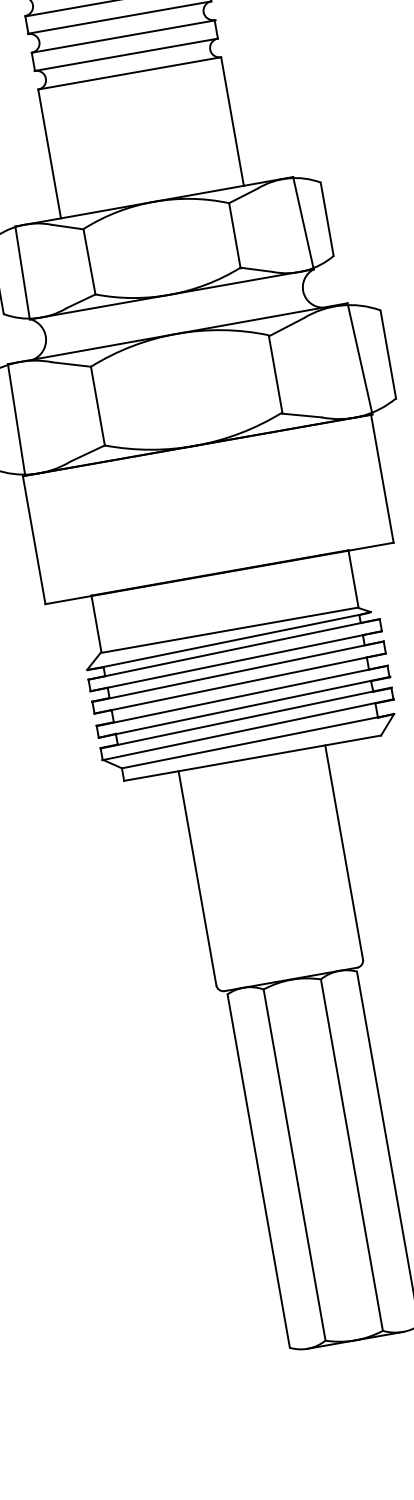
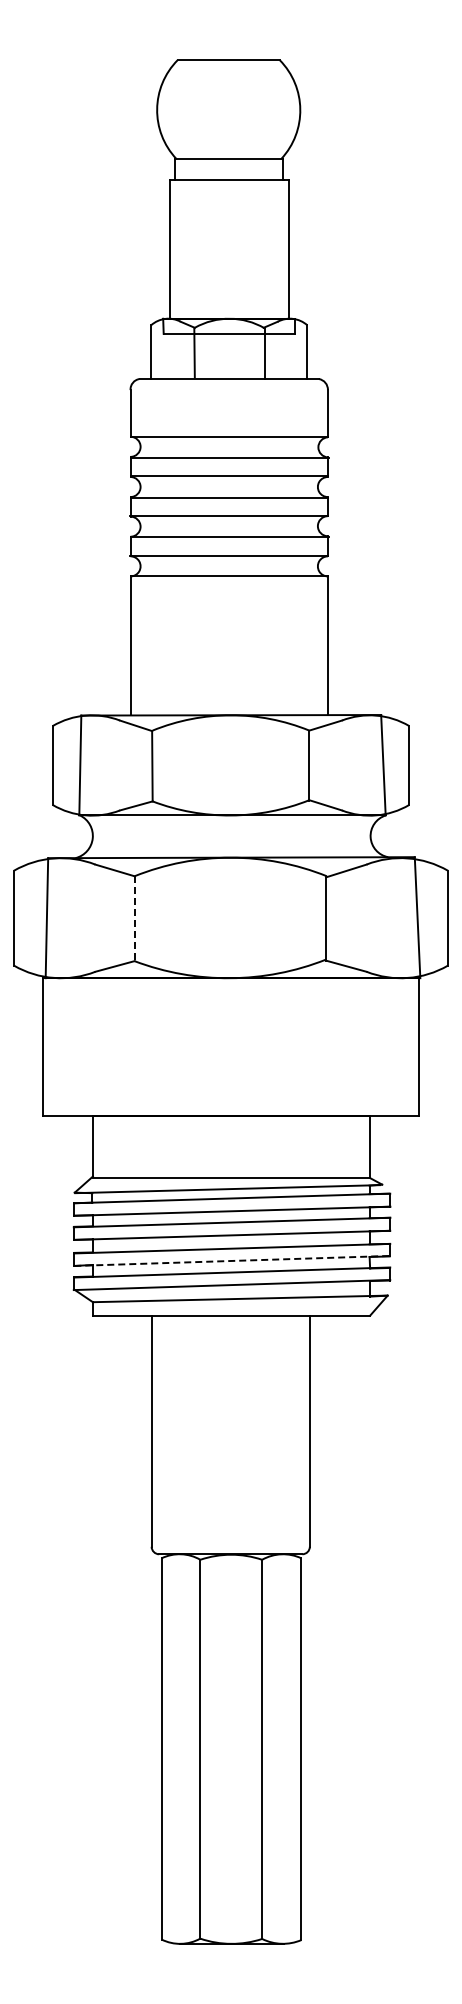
line: (97, 406) -> (134, 919), solid -> dashed
line: (245, 706) -> (233, 1260), solid -> dashed

